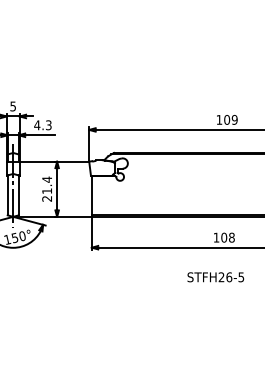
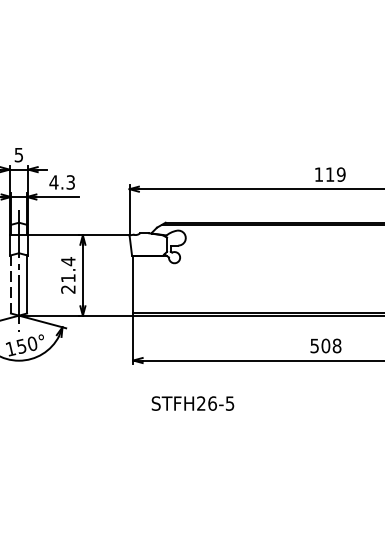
text: (227, 119) -> (330, 174), 109 -> 119
line: (7, 195) -> (10, 284), solid -> dashed
text: (216, 237) -> (314, 345), 108 -> 508
text: (215, 277) -> (192, 403), moved

